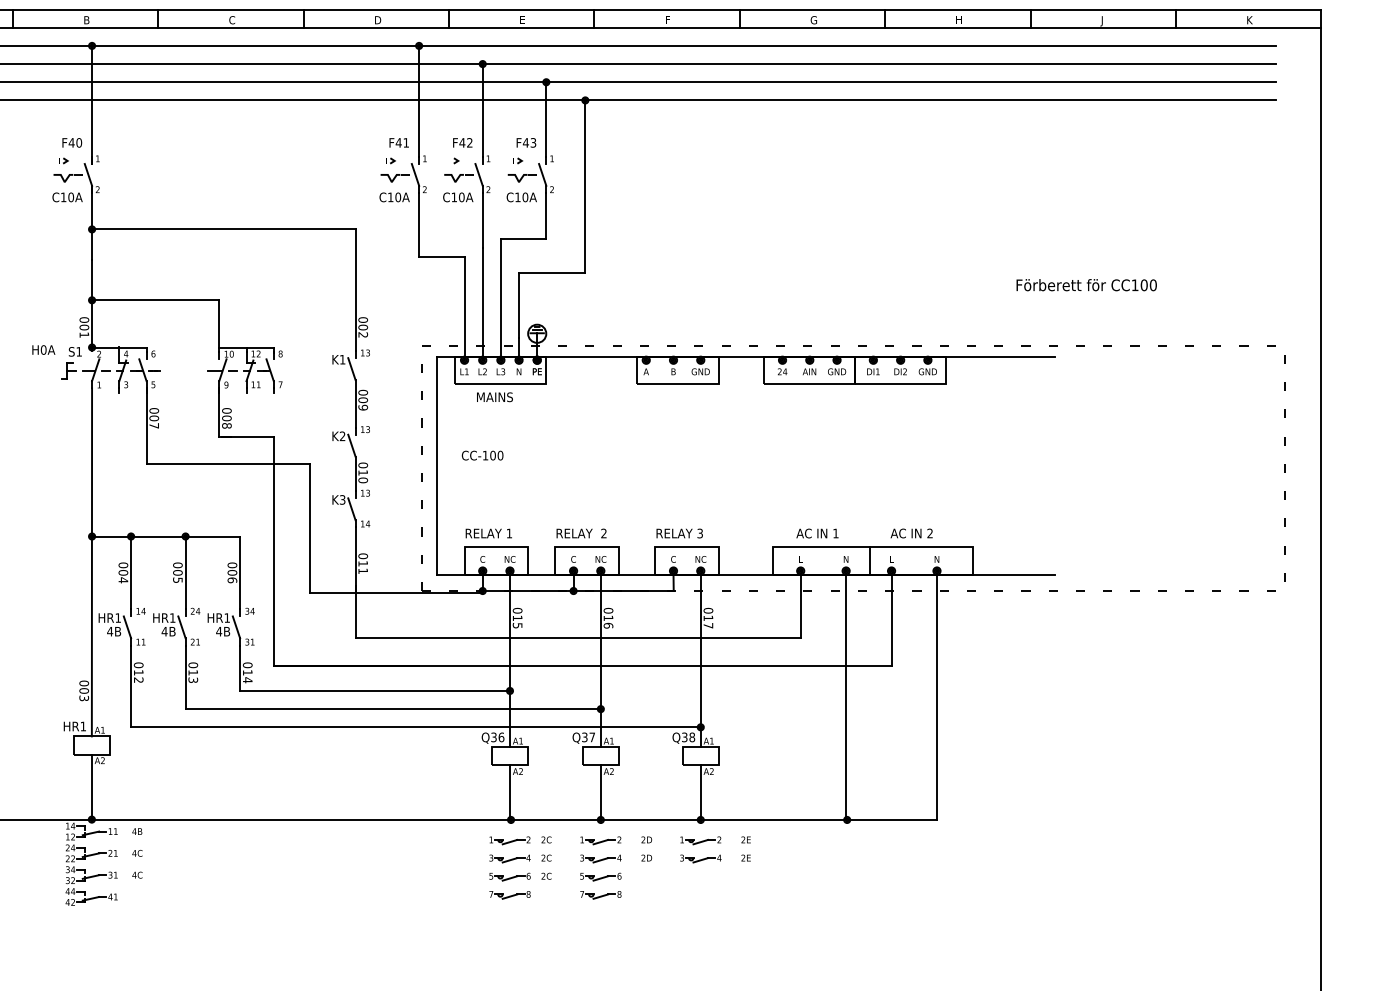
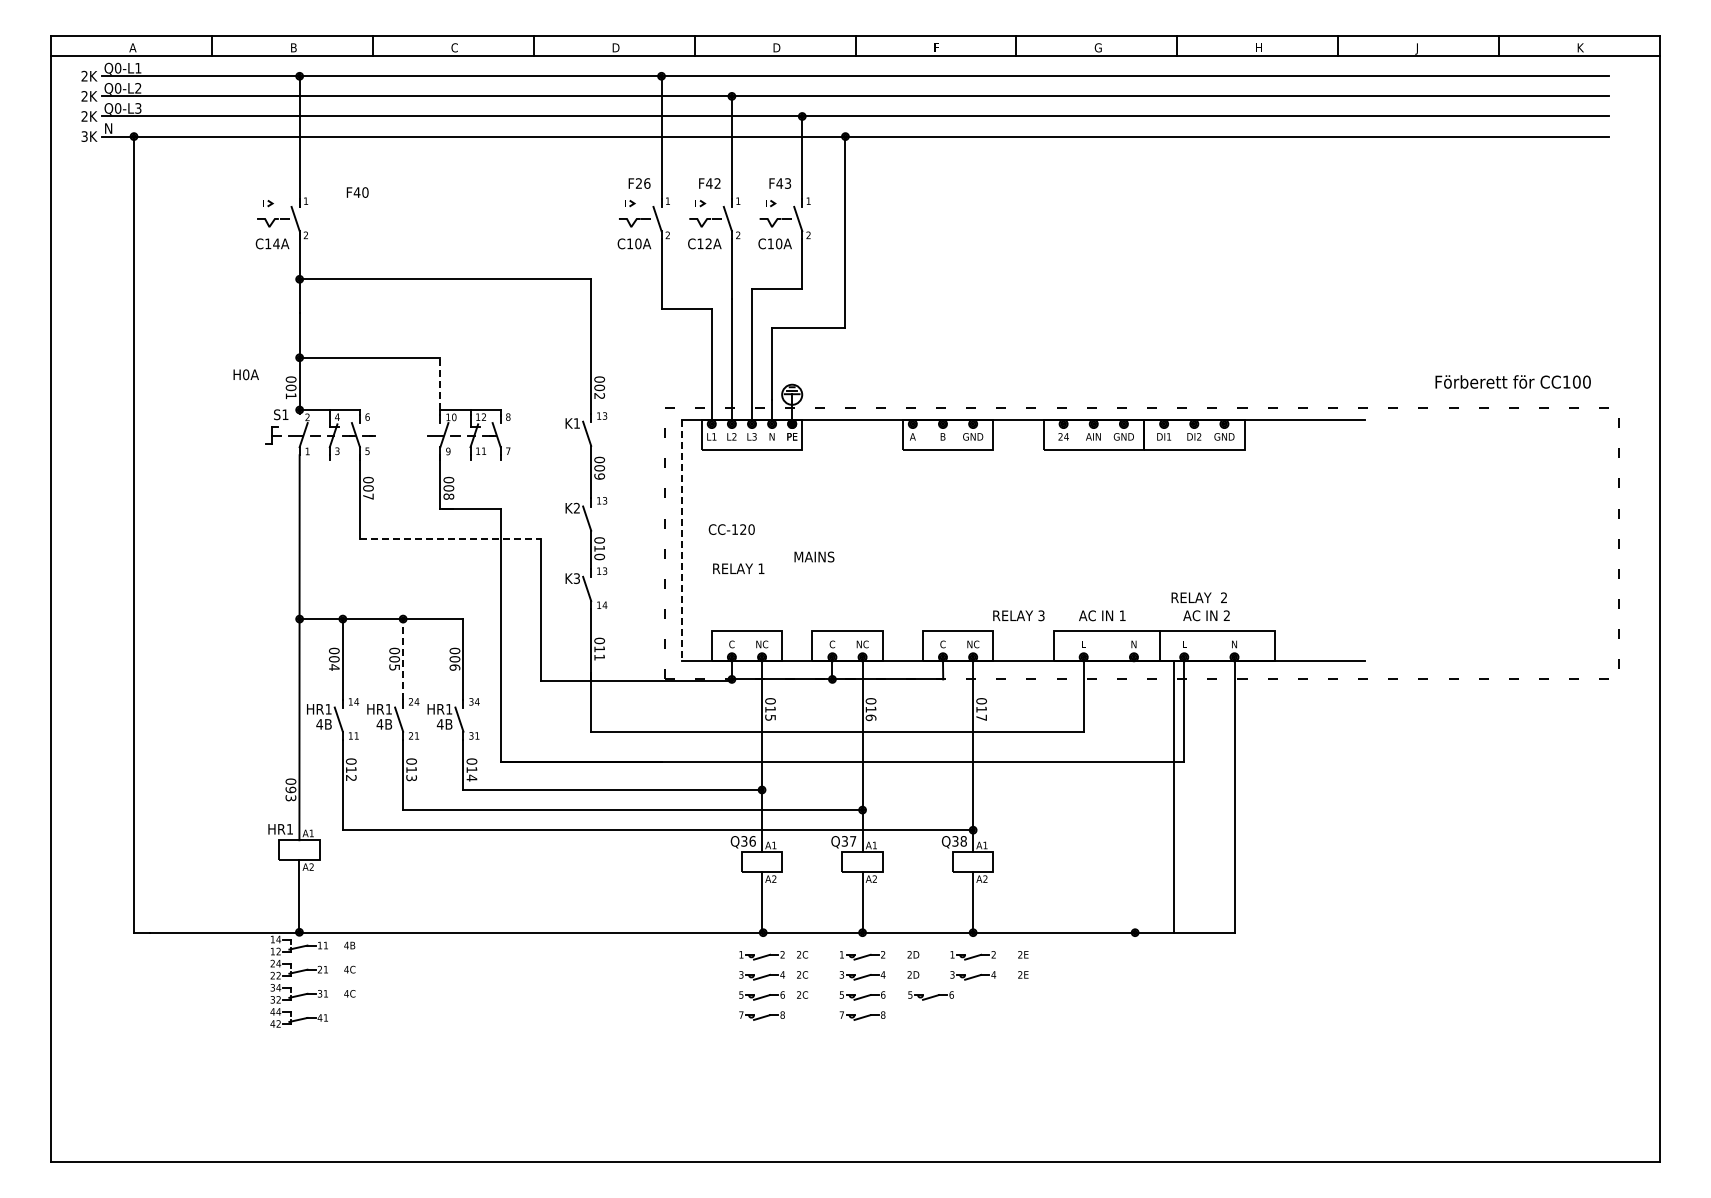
text: (523, 19) -> (776, 47), E -> D
text: (72, 142) -> (357, 192), moved
text: (401, 142) -> (642, 183), F41 -> F26
text: (71, 197) -> (276, 243), C10A -> C14A
text: (461, 197) -> (708, 243), C10A -> C12A
text: (1086, 284) -> (1512, 381), moved
line: (219, 323) -> (440, 383), solid -> dashed
text: (43, 349) -> (245, 374), moved
text: (495, 396) -> (814, 556), moved
text: (493, 455) -> (743, 529), CC-100 -> CC-120
line: (228, 463) -> (450, 538), solid -> dashed
line: (437, 465) -> (681, 540), solid -> dashed
text: (488, 533) -> (738, 568), moved
text: (580, 533) -> (1198, 597), moved
text: (679, 533) -> (1018, 615), moved
line: (185, 572) -> (403, 658), solid -> dashed
text: (83, 690) -> (290, 789), 003 -> 093
line: (845, 696) -> (1173, 796), moved
part: (662, 876) -> (930, 995), added

